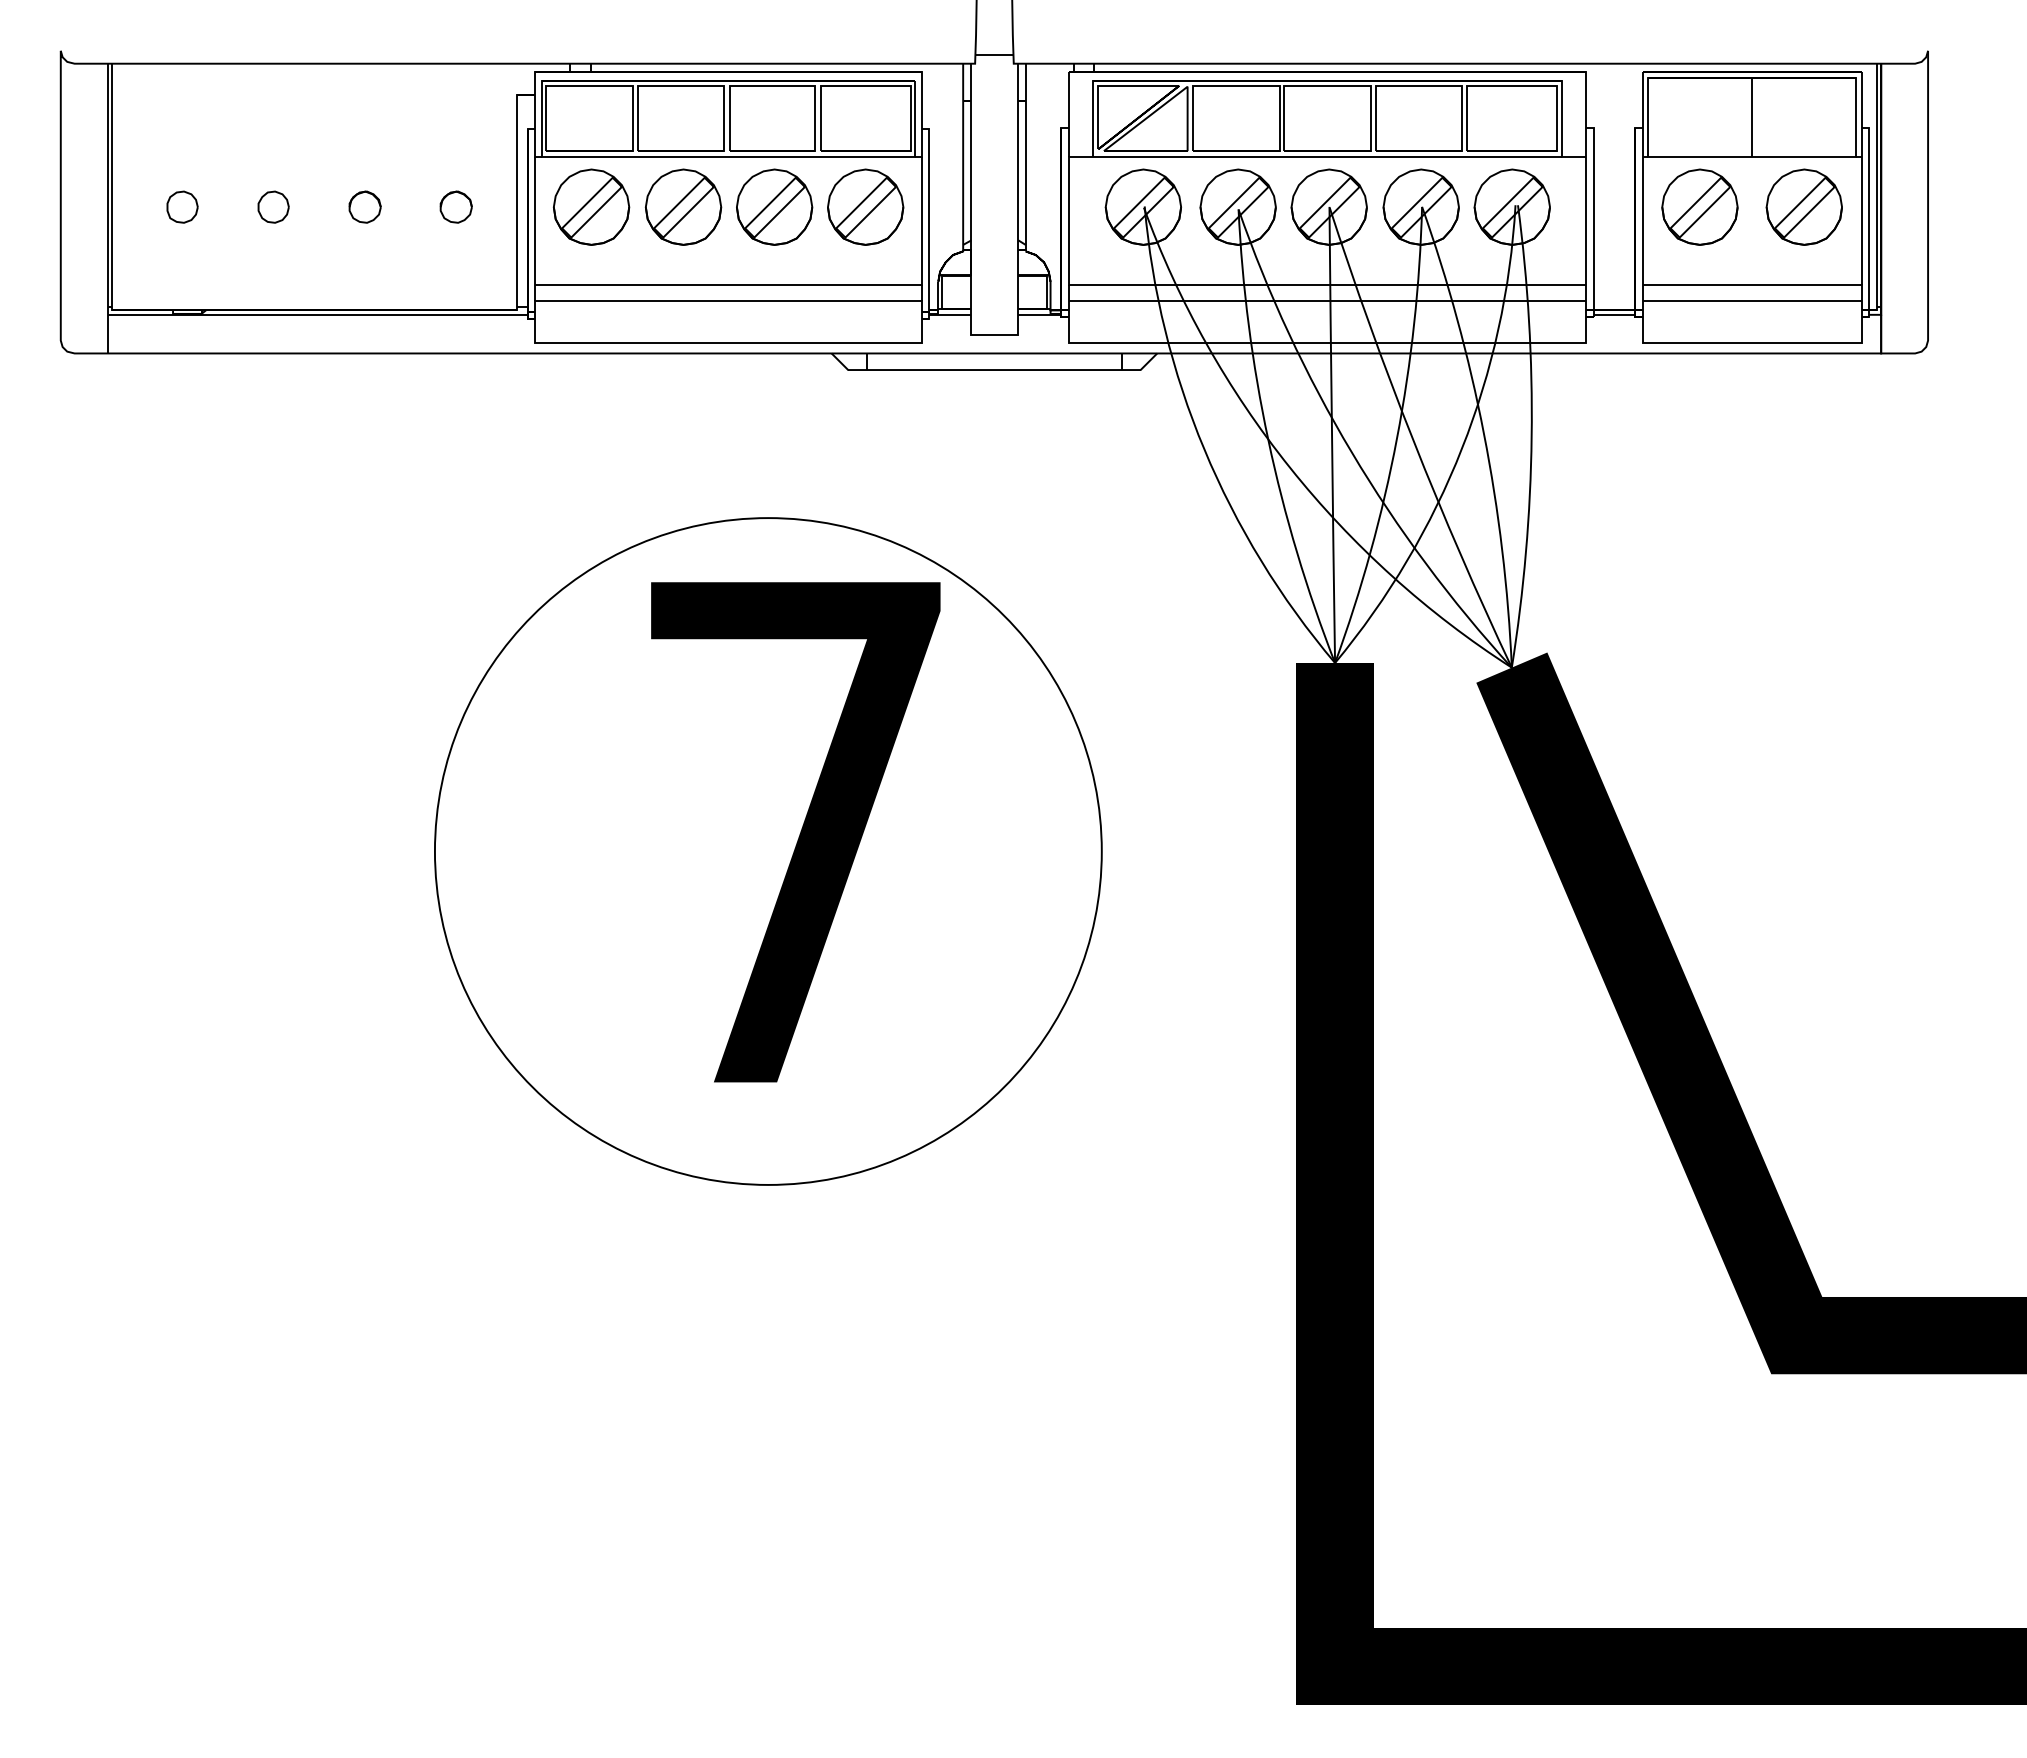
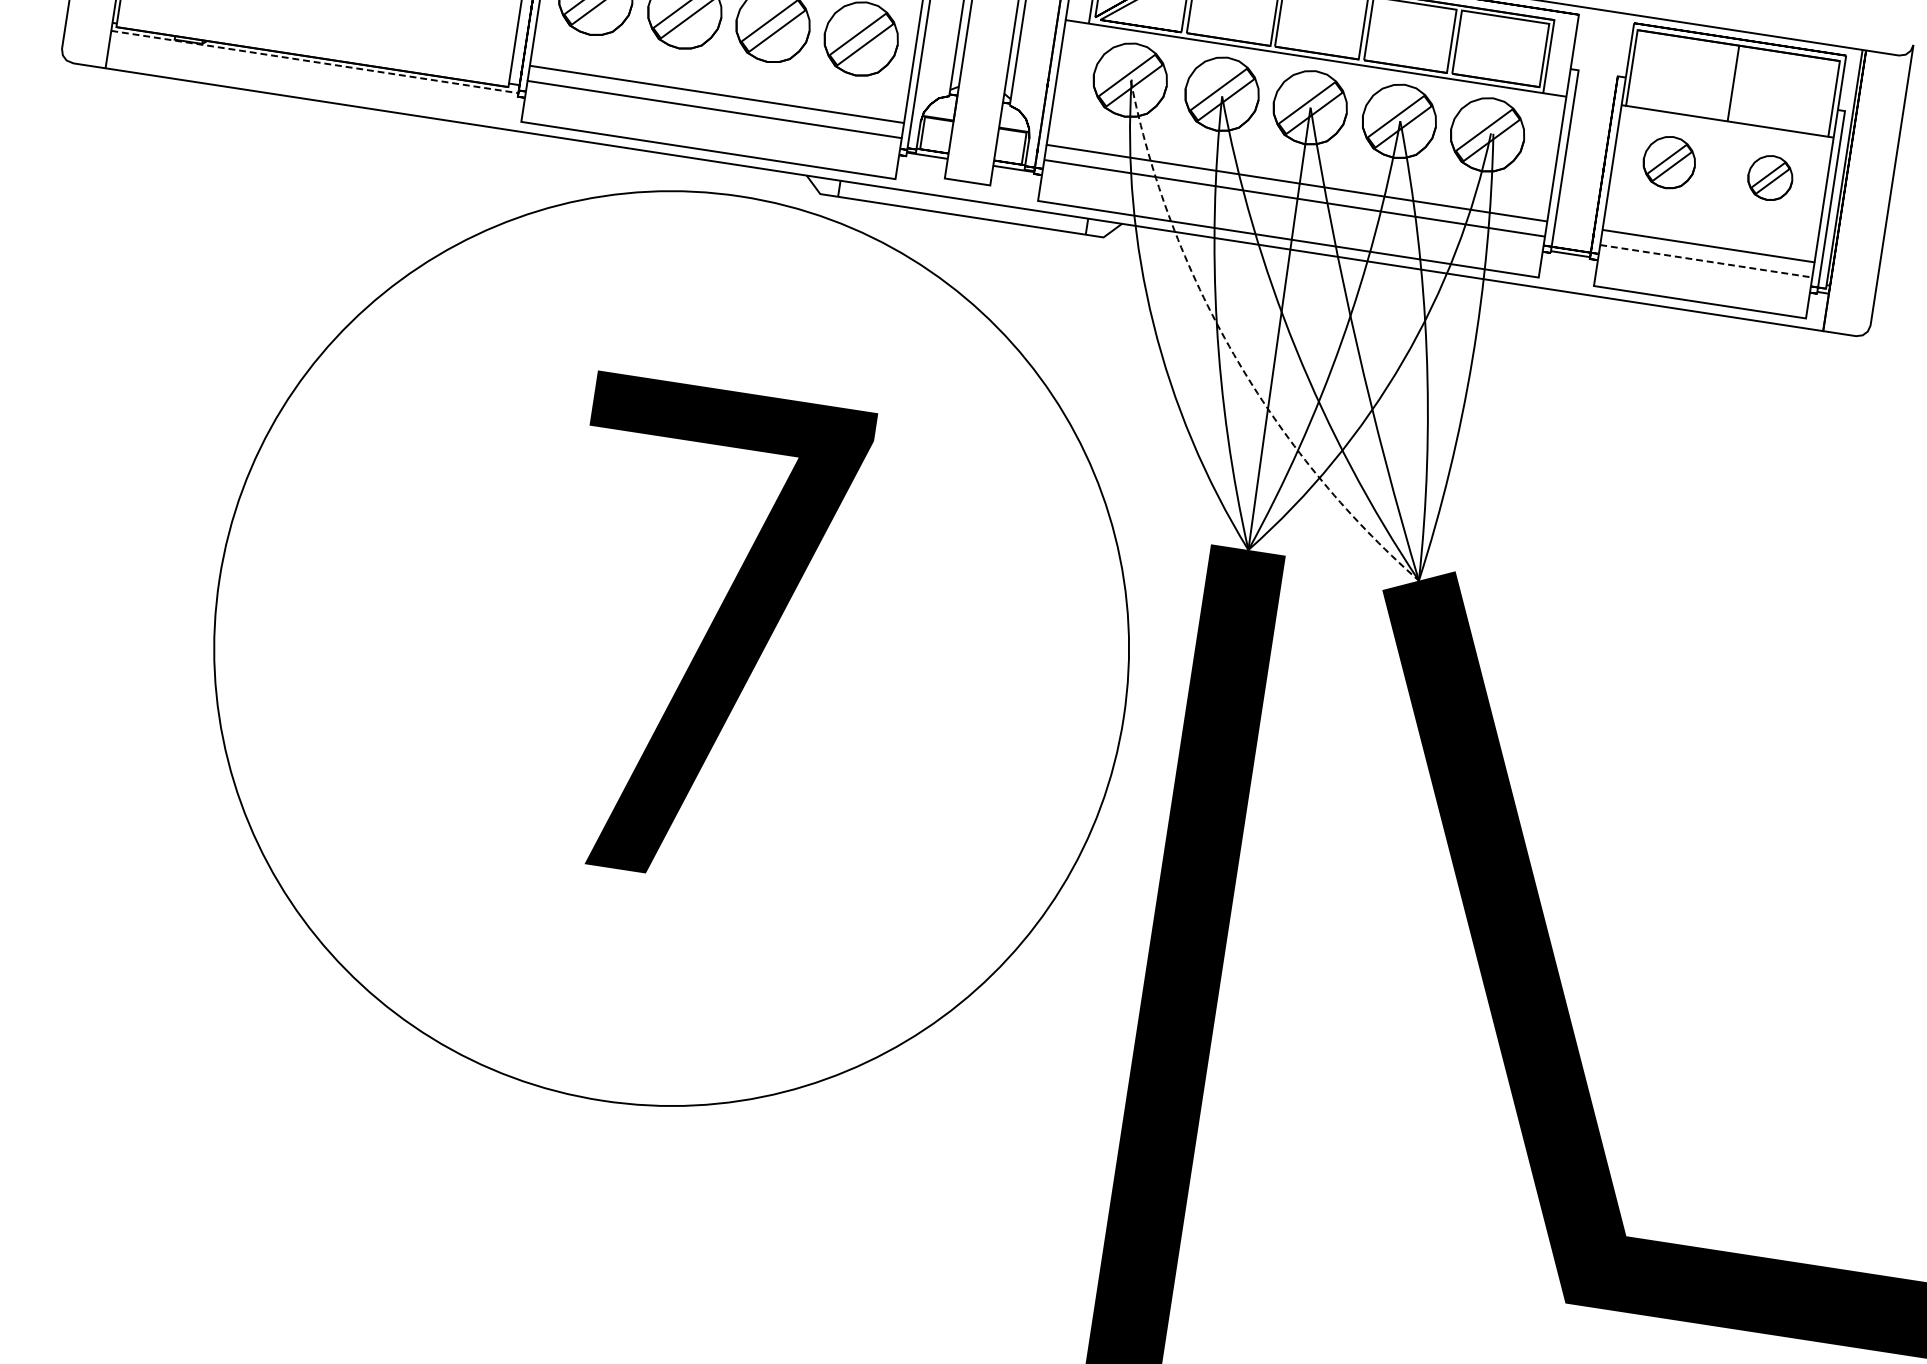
part: (1699, 206) -> (1669, 161), size x0.7
part: (1803, 206) -> (1769, 177), size x0.6
line: (1752, 301) -> (1706, 261), solid -> dashed
line: (318, 314) -> (315, 61), solid -> dashed
arc: (1290, 467) -> (1234, 354), solid -> dashed
circle: (767, 851) -> (670, 648), size x1.4

